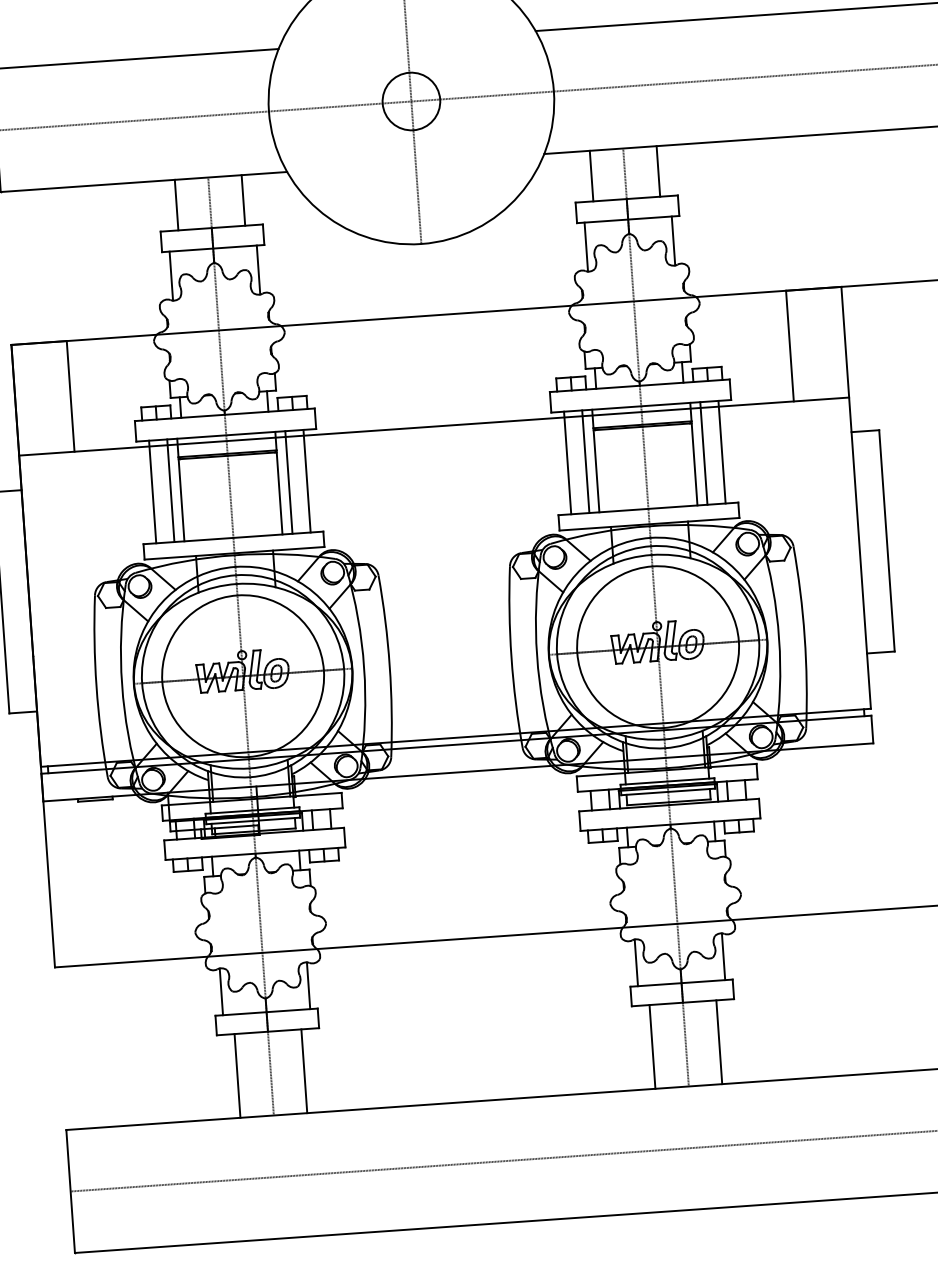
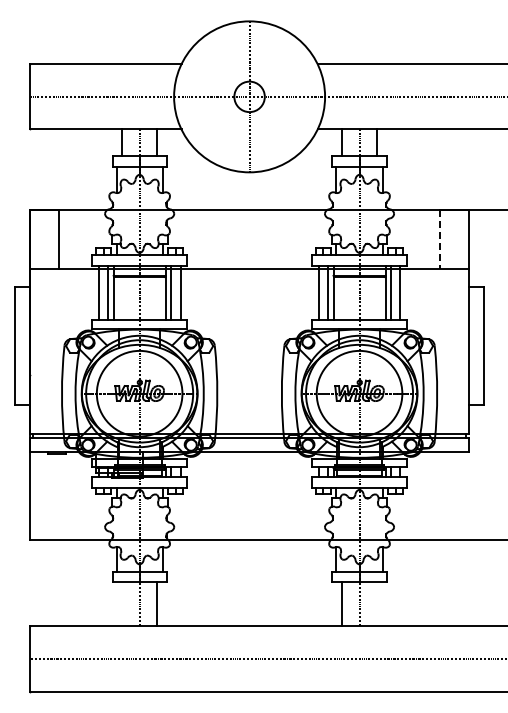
line: (790, 347) -> (440, 240), solid -> dashed
line: (719, 1042) -> (377, 604), removed
line: (236, 1076) -> (121, 604), removed

